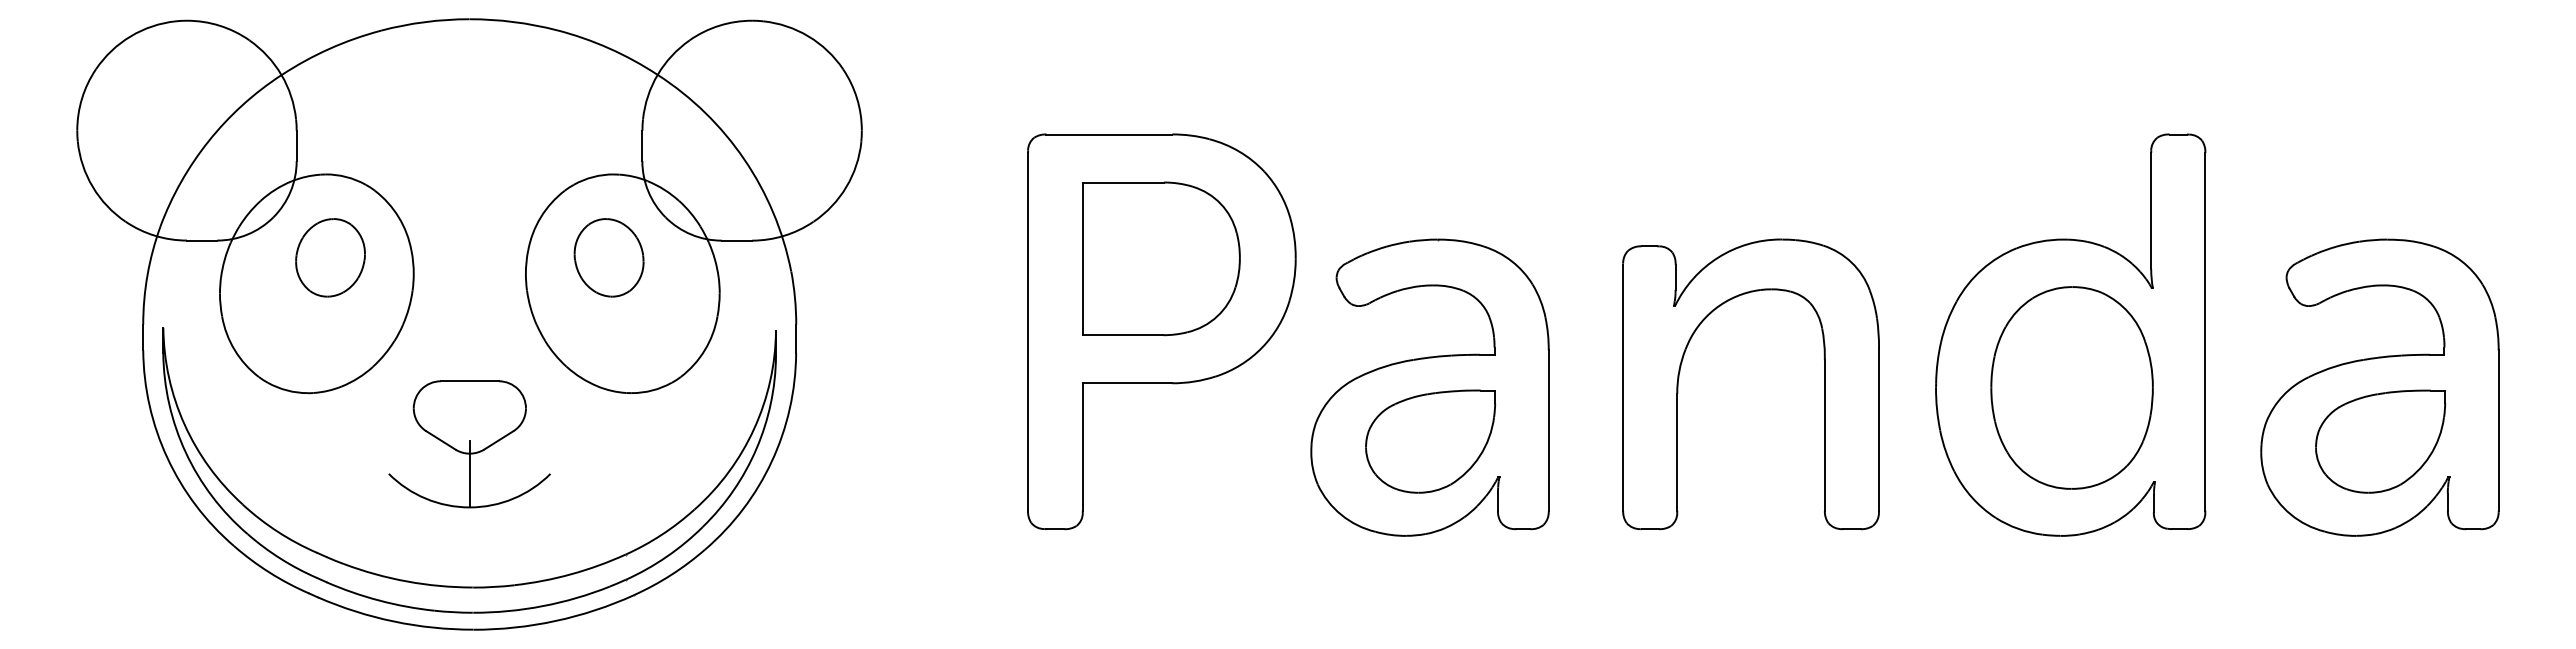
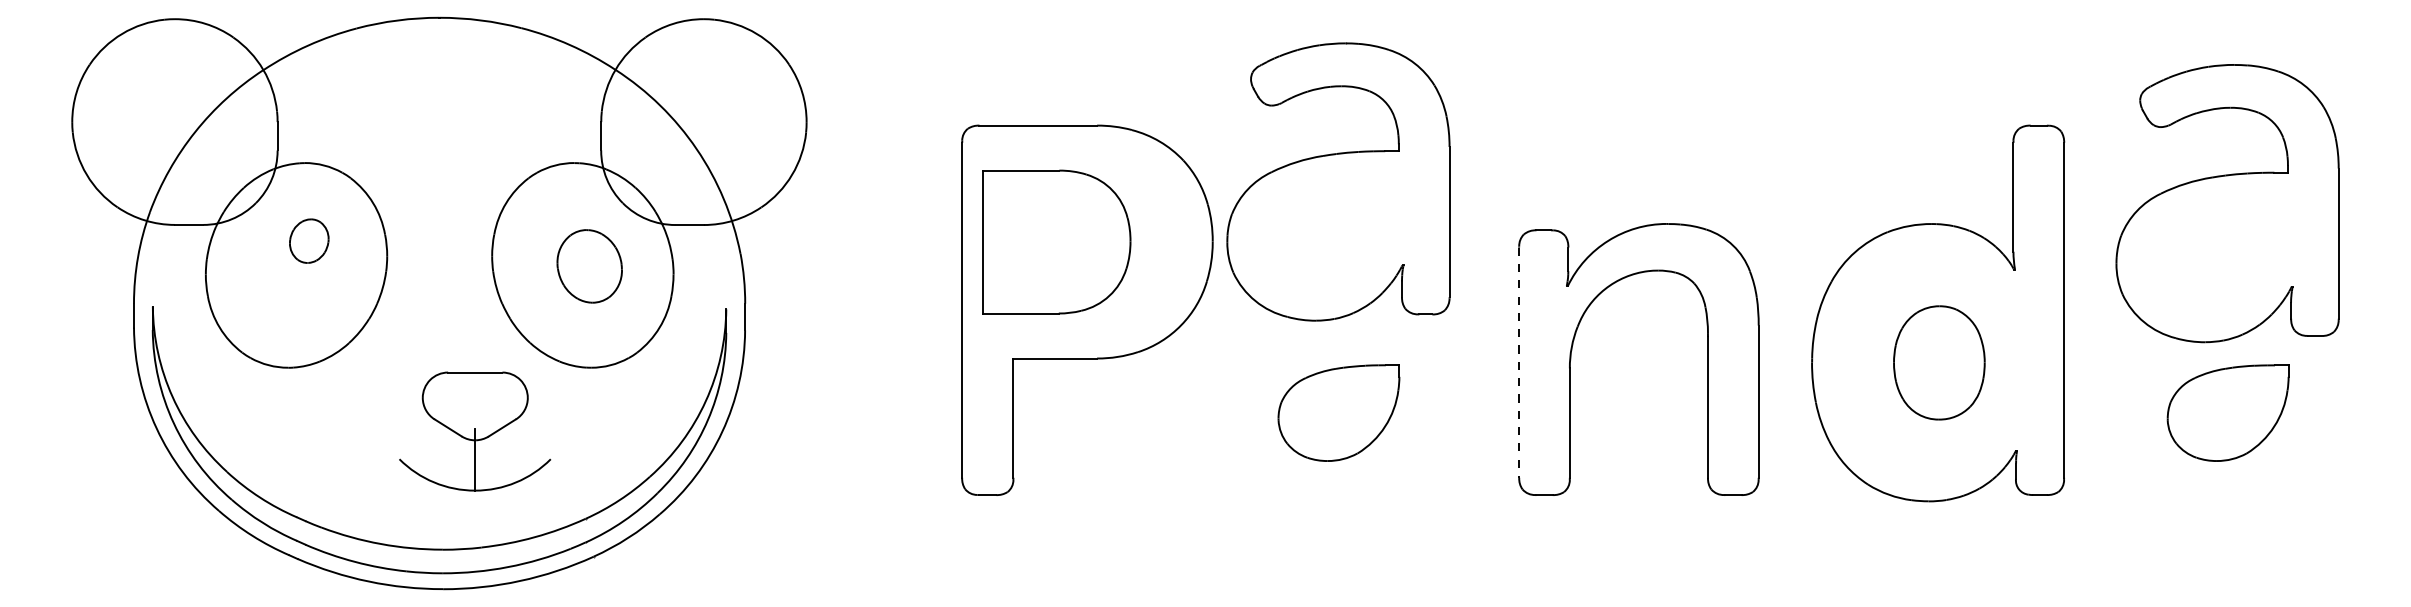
part: (330, 257) -> (309, 240), size x0.6
part: (608, 257) -> (589, 266), moved
part: (1161, 258) -> (1057, 241), moved
part: (1429, 387) -> (1337, 181), moved
line: (1623, 387) -> (1519, 362), solid -> dashed
part: (2071, 387) -> (1938, 362), size x0.6
part: (2379, 387) -> (2227, 203), moved
part: (469, 444) -> (474, 431), moved

